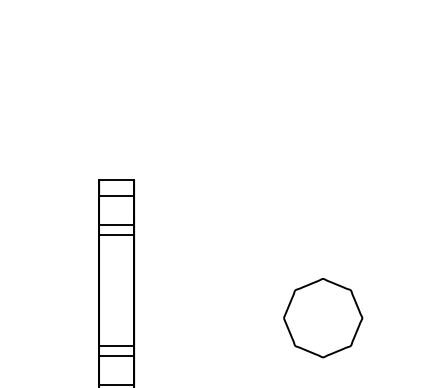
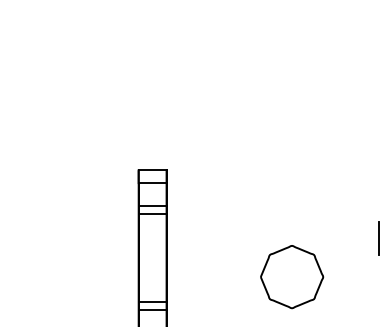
line: (400, 265) -> (378, 238), added
part: (323, 318) -> (292, 277), moved

